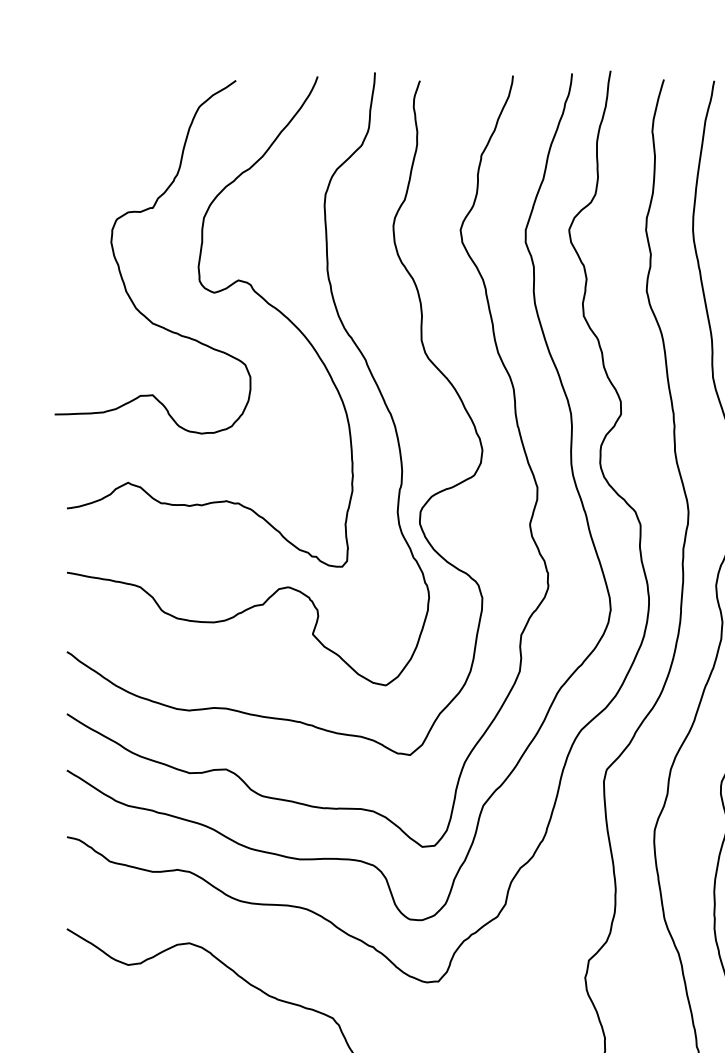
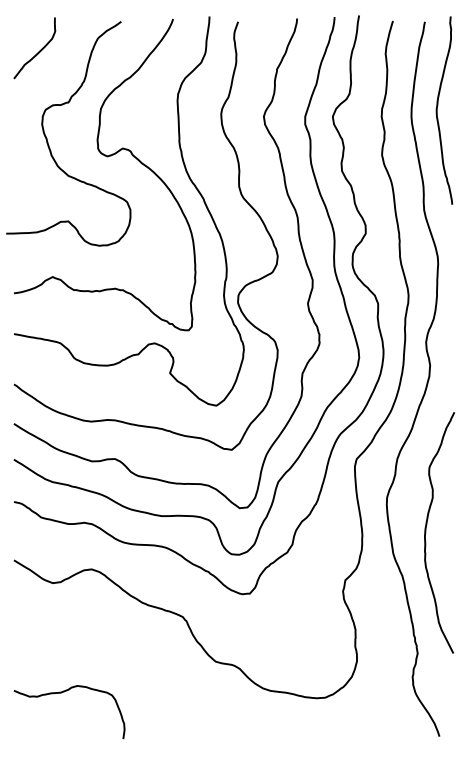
curve: (105, 127) -> (38, 51), added

